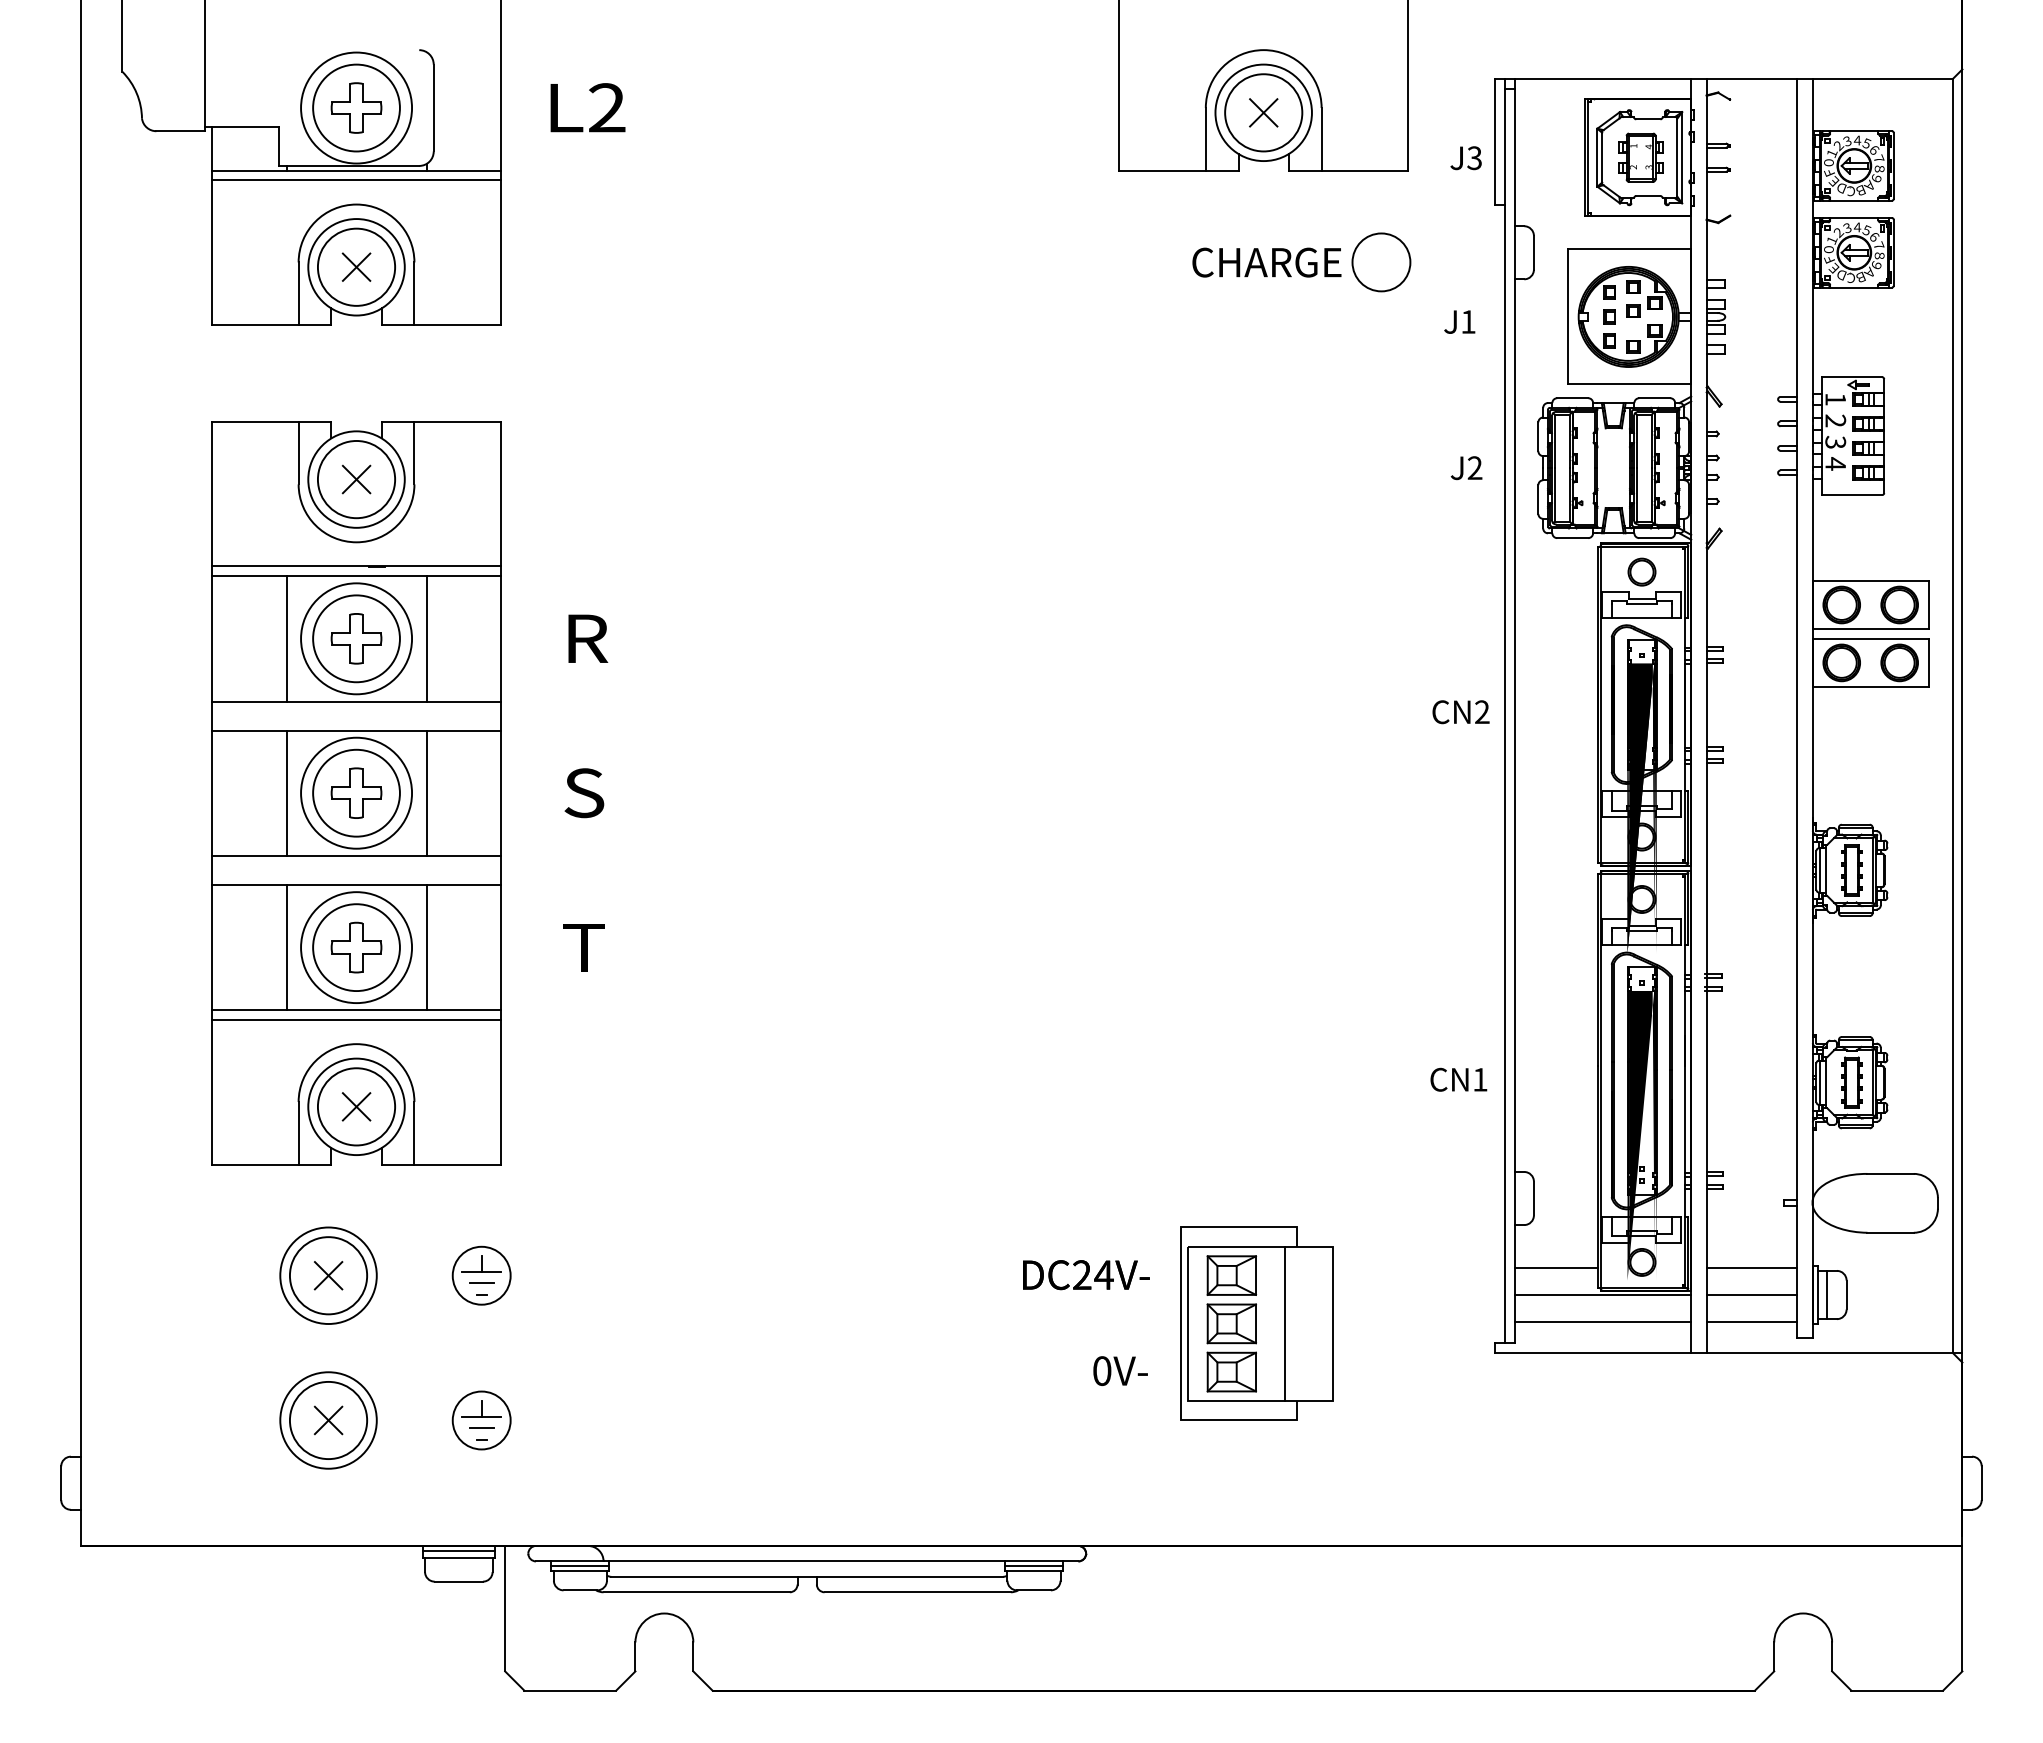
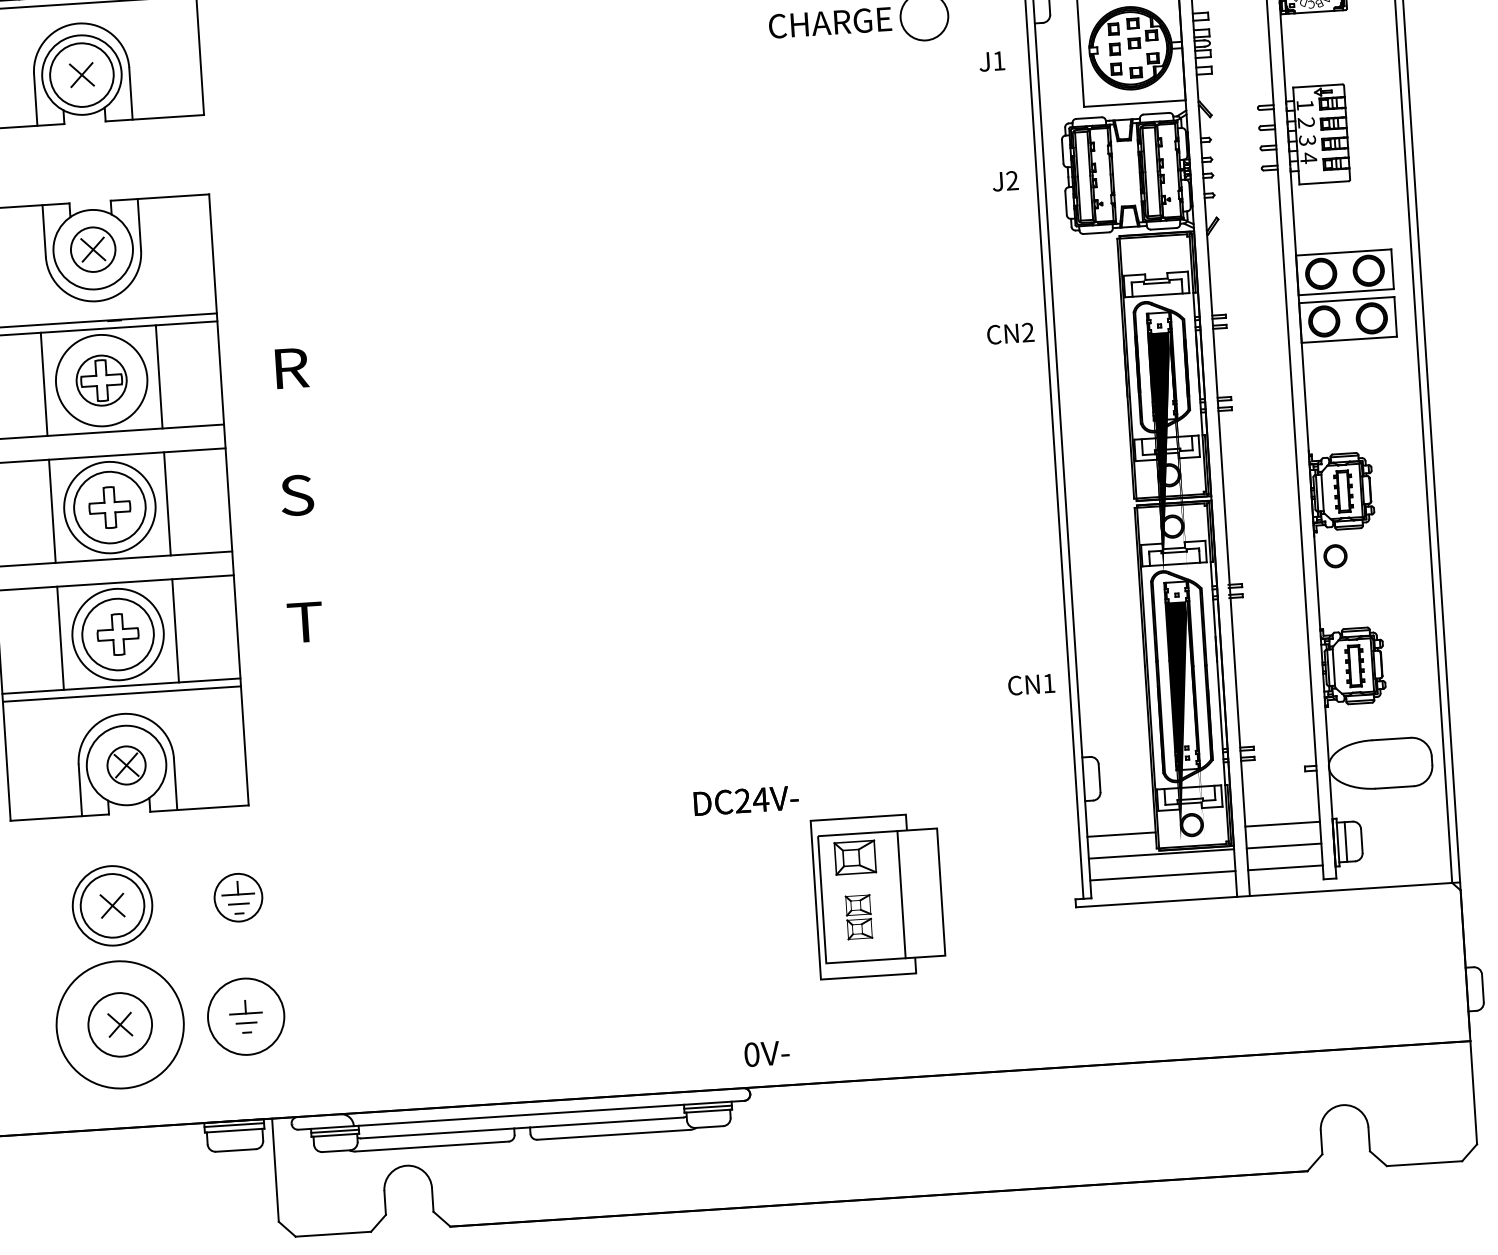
circle: (356, 479) -> (93, 249), size x0.7
part: (1641, 571) -> (1335, 555), moved
circle: (356, 638) -> (101, 380), size x0.7
text: (1460, 712) -> (1010, 334), moved
circle: (356, 1106) -> (126, 765), size x0.6
text: (1086, 1275) -> (746, 801), moved
part: (1231, 1347) -> (858, 916), size x0.6
text: (1120, 1370) -> (766, 1053), moved
circle: (328, 1420) -> (120, 1024), size x1.6
circle: (481, 1420) -> (246, 1016), size x1.6

